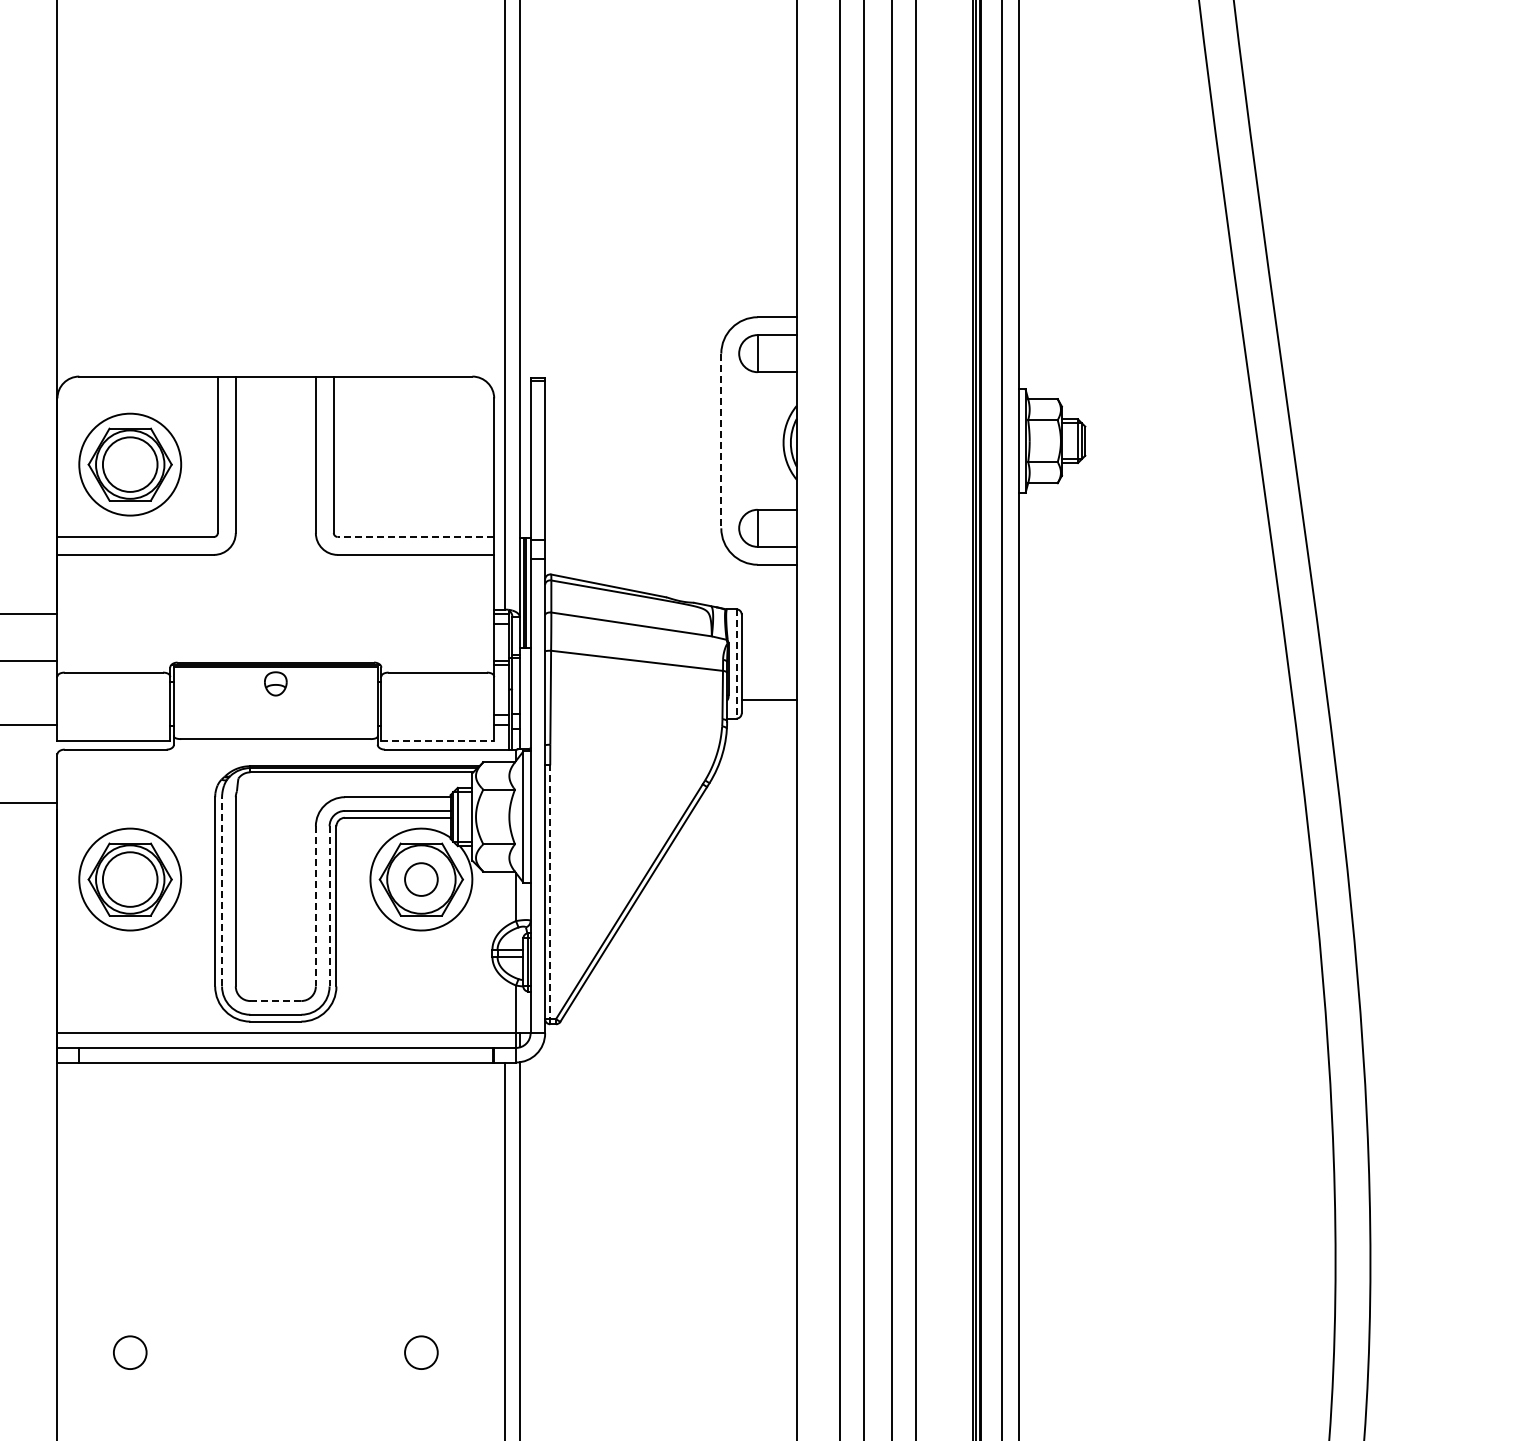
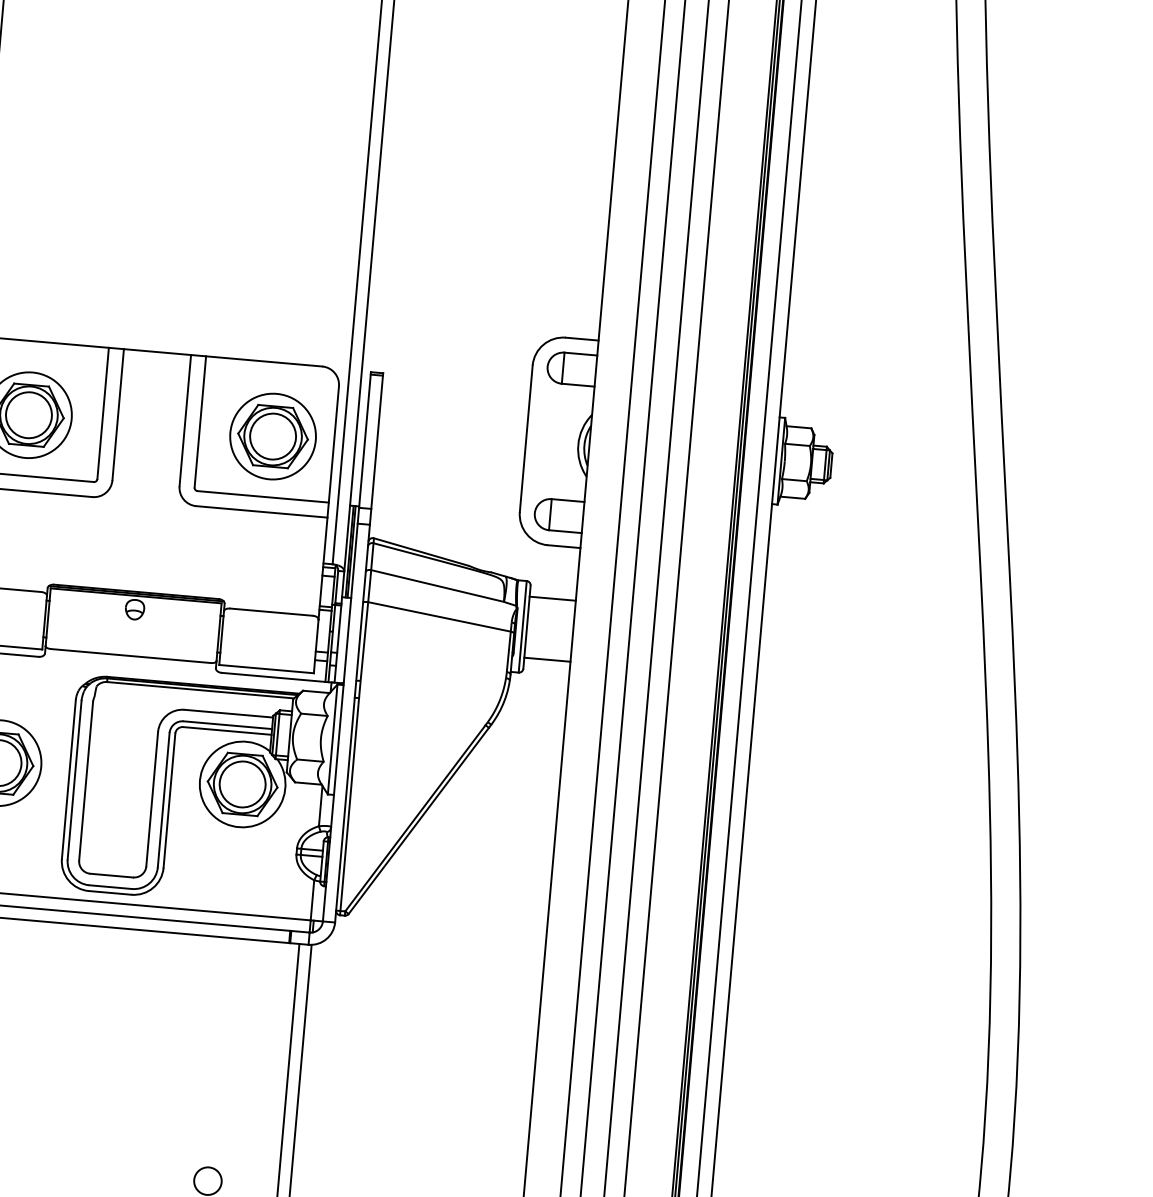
line: (721, 441) -> (526, 439), dashed -> solid
part: (421, 464) -> (273, 436), added
line: (415, 536) -> (262, 496), dashed -> solid
line: (768, 627) -> (552, 598), added
line: (736, 663) -> (522, 626), dashed -> solid
line: (438, 740) -> (267, 669), dashed -> solid
circle: (421, 879) -> (242, 784), size x1.67
line: (222, 891) -> (75, 779), dashed -> solid
line: (550, 894) -> (349, 806), dashed -> solid
line: (315, 906) -> (151, 799), dashed -> solid
line: (329, 906) -> (163, 800), dashed -> solid
line: (275, 1001) -> (111, 875), dashed -> solid

